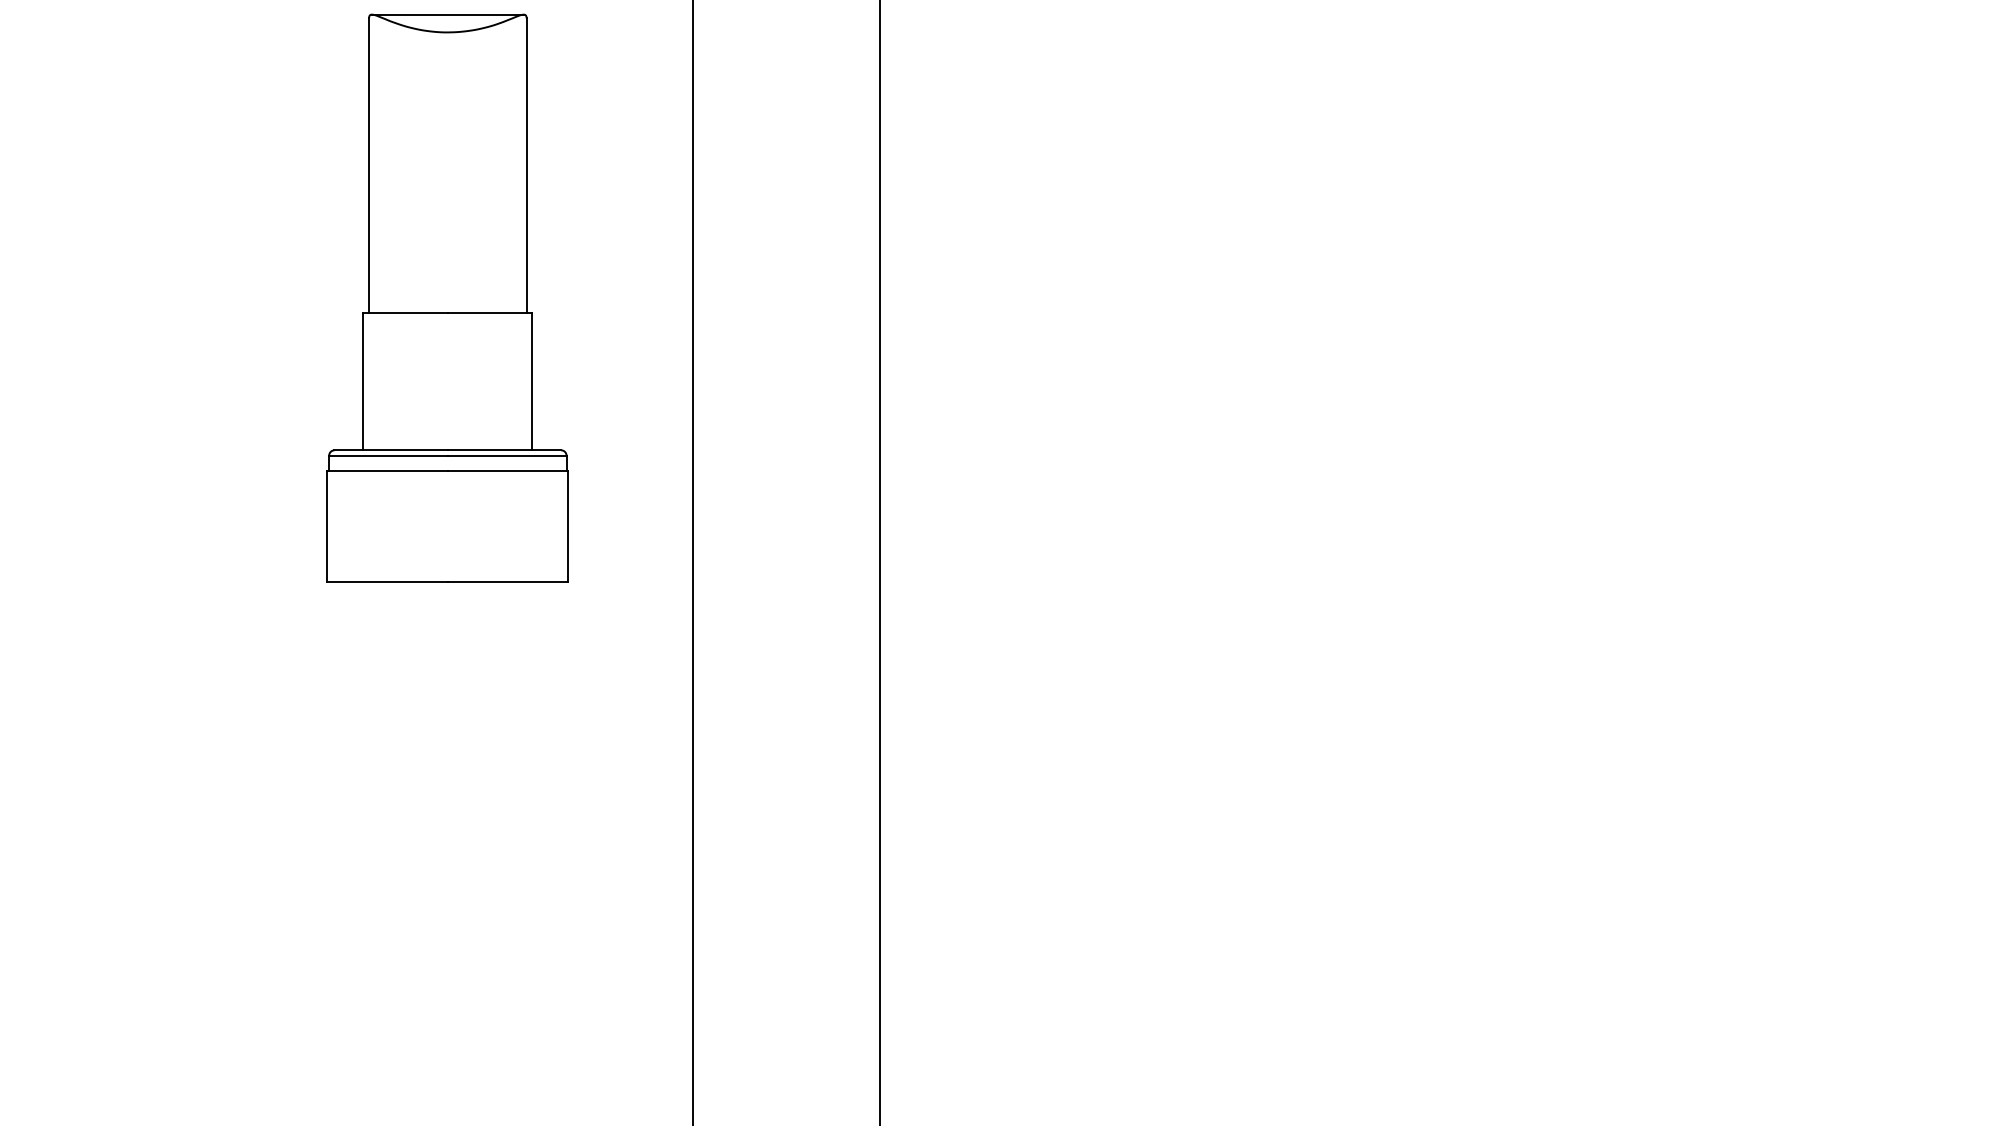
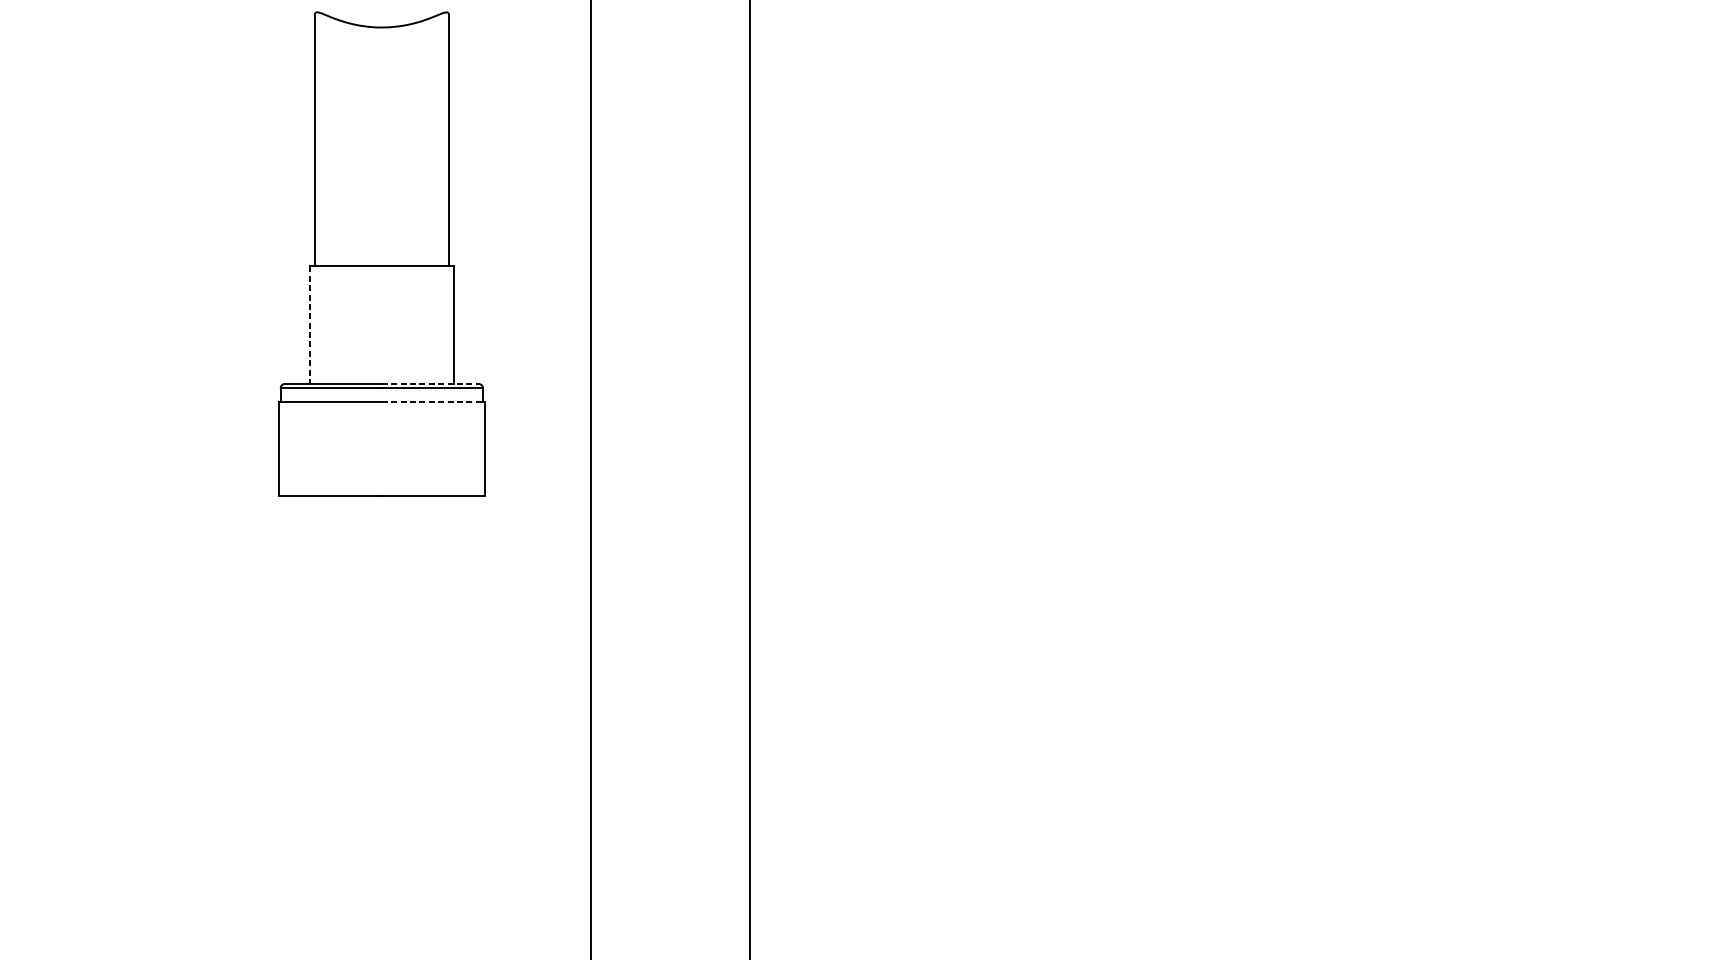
line: (447, 14) -> (381, 12), removed
line: (363, 381) -> (309, 325), solid -> dashed
line: (504, 450) -> (430, 384), solid -> dashed
line: (508, 471) -> (433, 401), solid -> dashed

